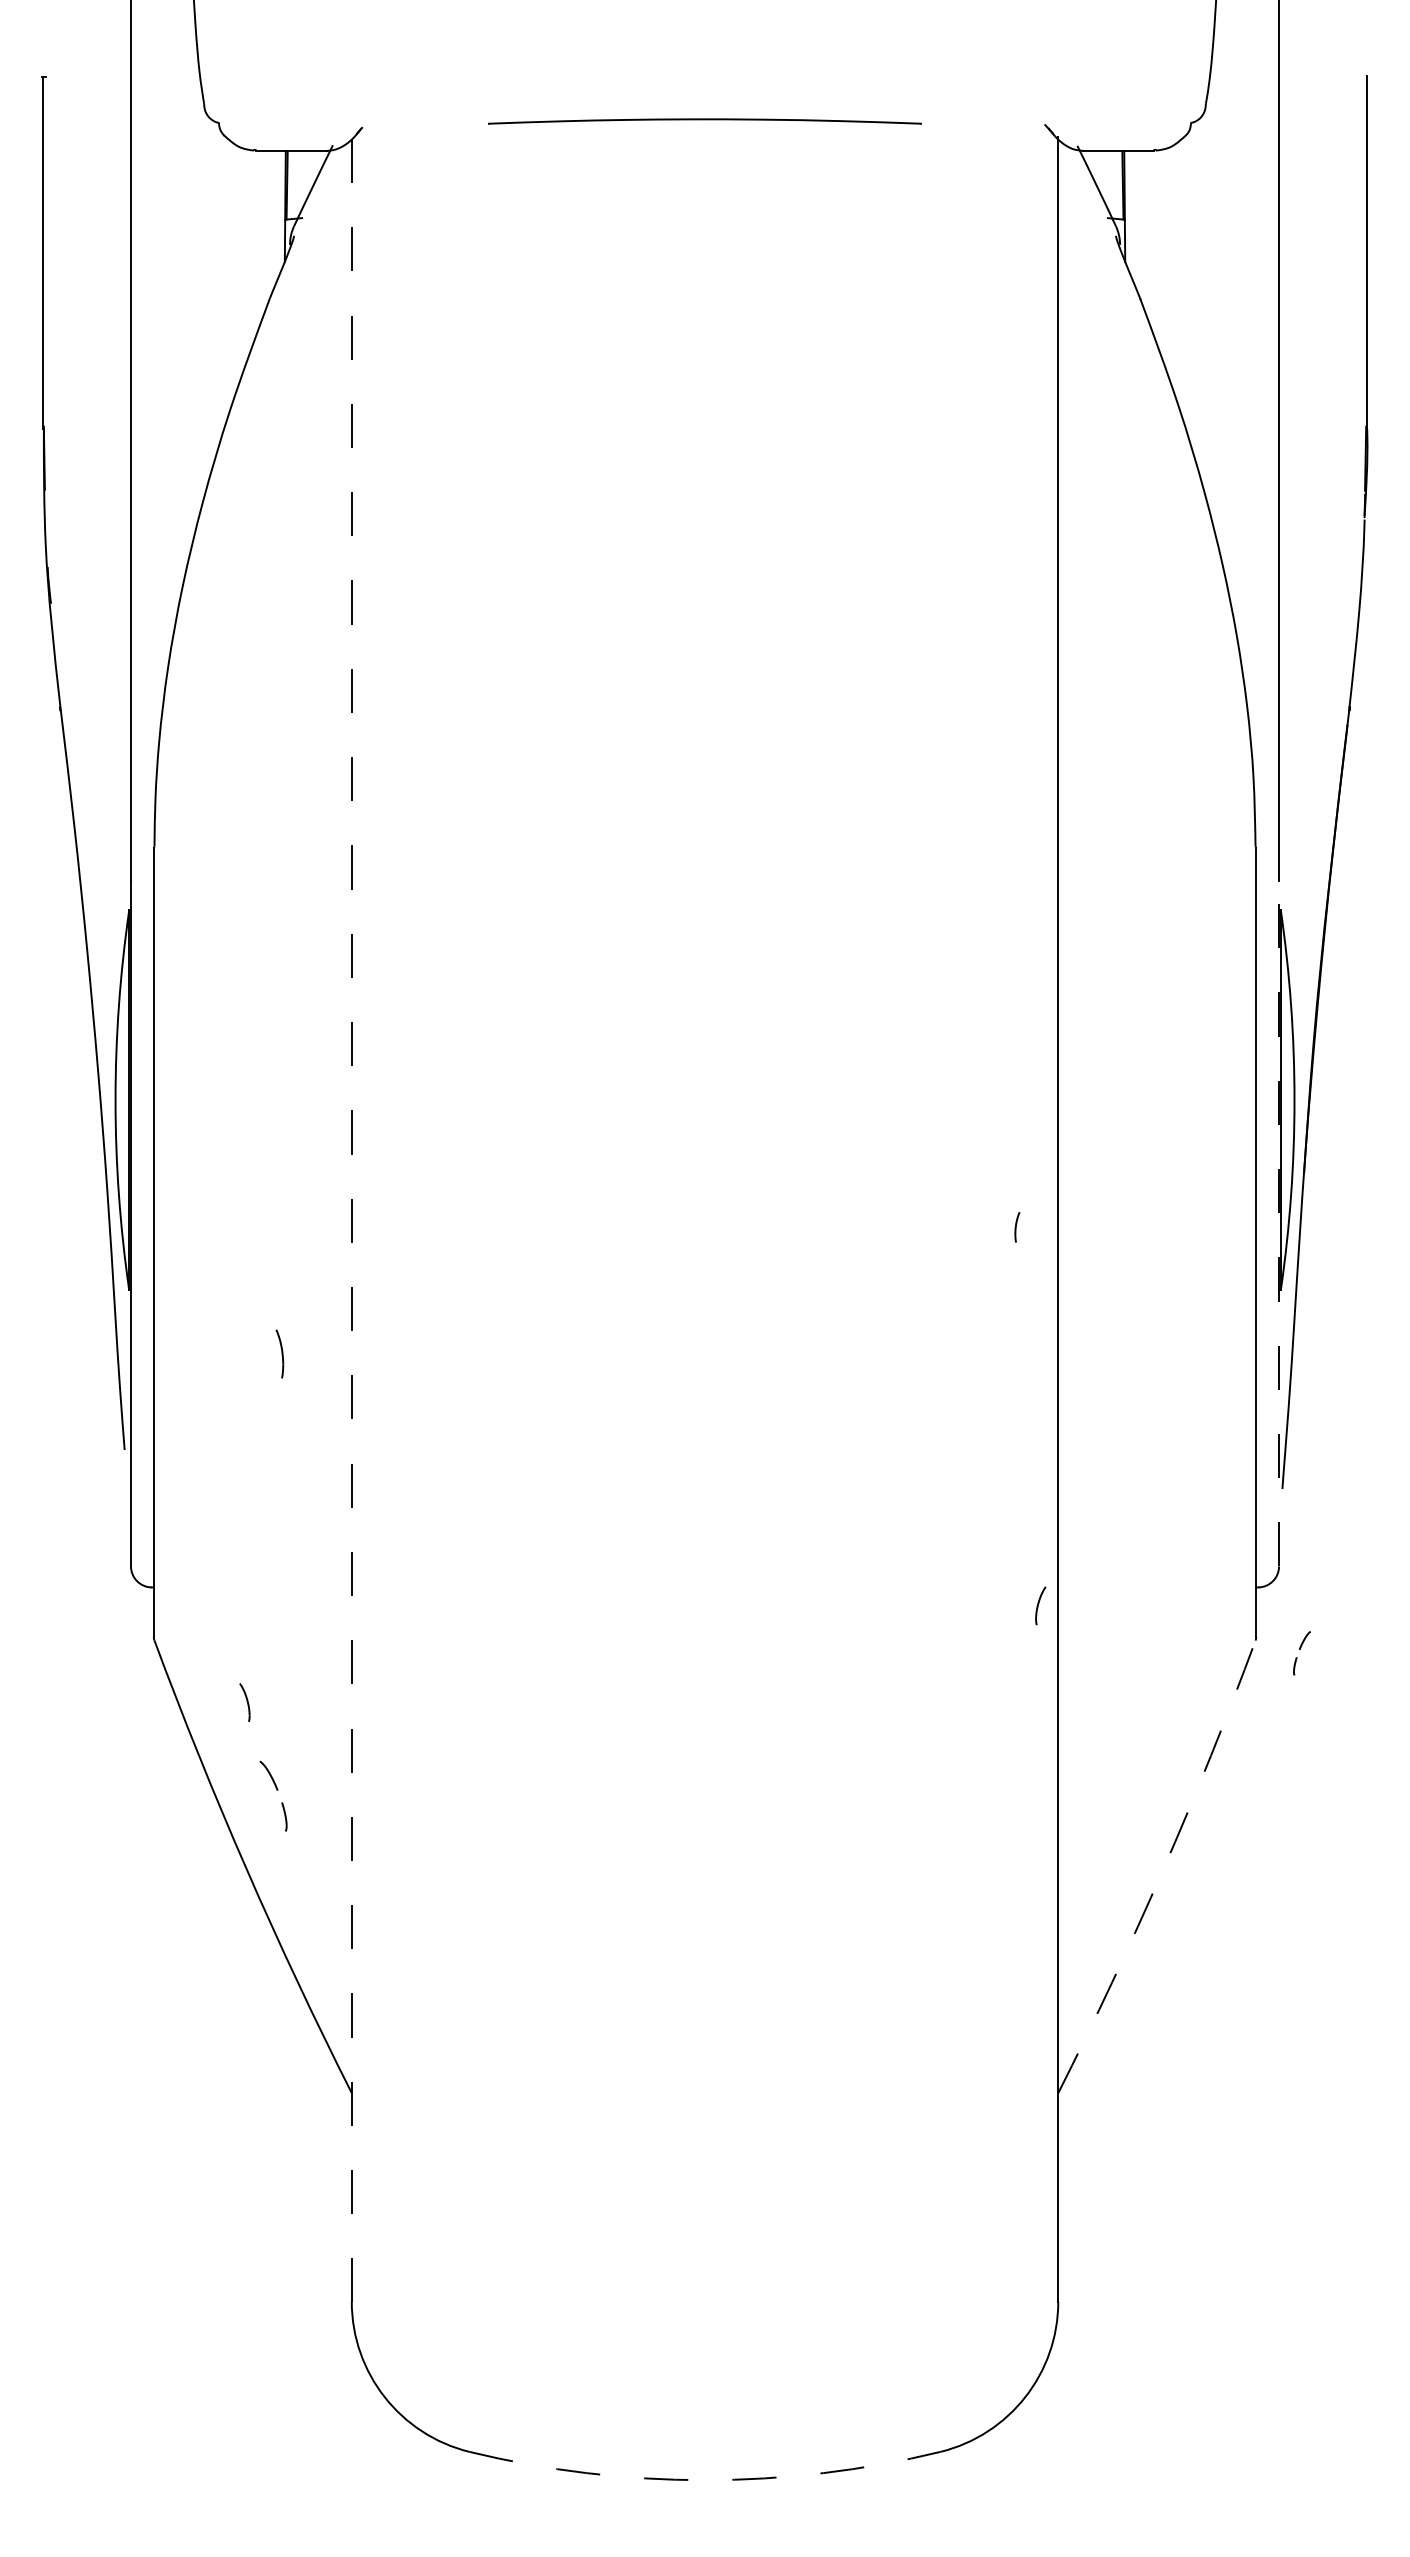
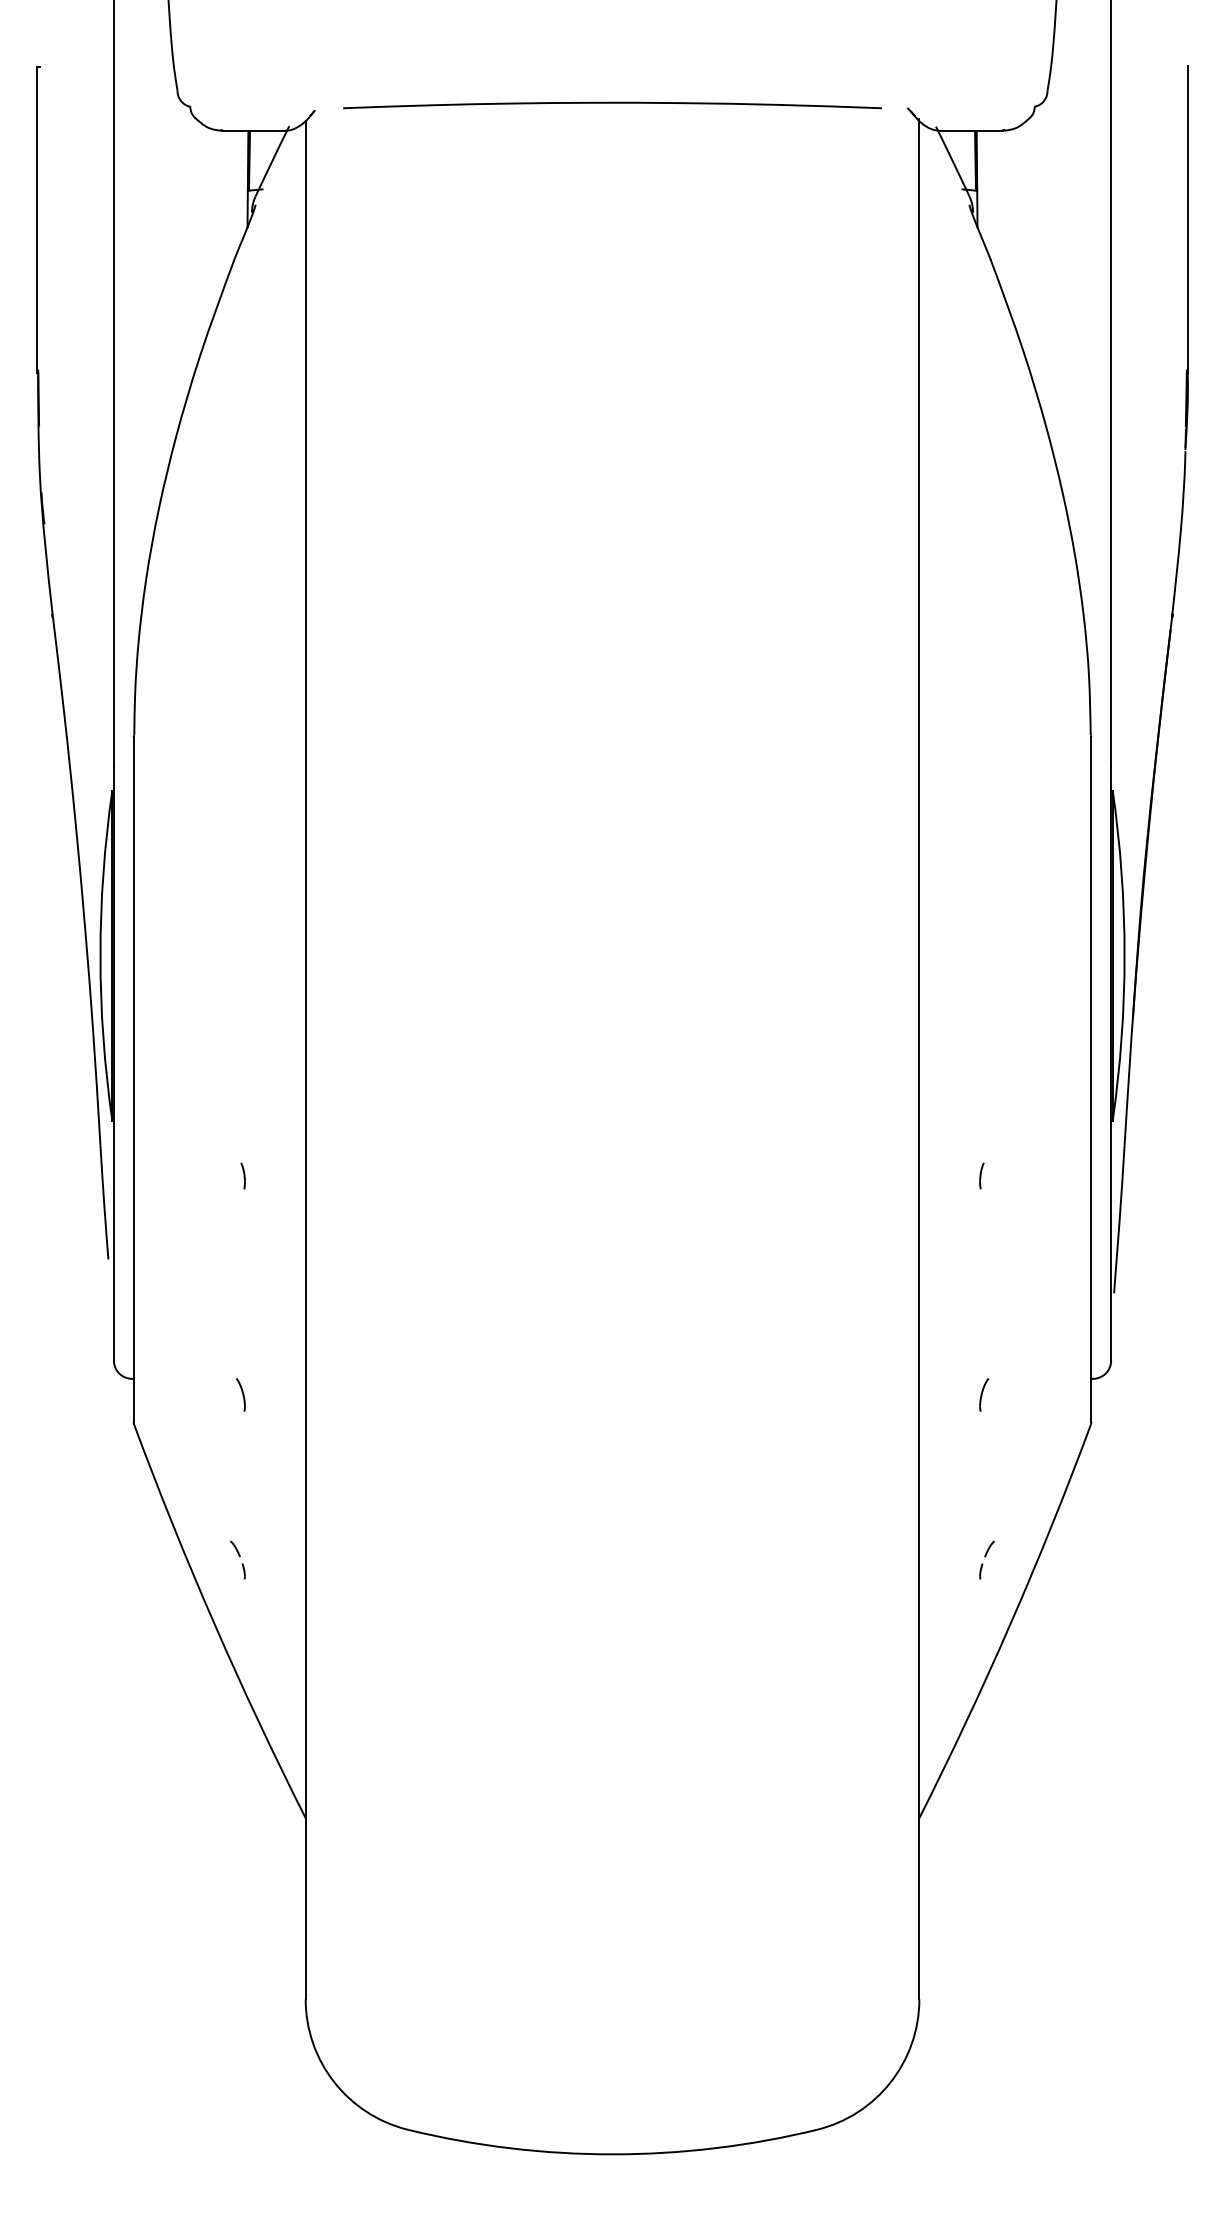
part: (705, 121) -> (612, 105), size x1.43
line: (351, 1220) -> (305, 1060), dashed -> solid
line: (1279, 1223) -> (1111, 1062), dashed -> solid
part: (1016, 1226) -> (981, 1175), moved
part: (279, 1353) -> (242, 1175), size x0.62
part: (1039, 1605) -> (983, 1394), moved
part: (1301, 1652) -> (986, 1559), moved
part: (244, 1702) -> (240, 1394), moved
part: (273, 1795) -> (237, 1559), size x0.62
arc: (1163, 1869) -> (1010, 1623), dashed -> solid
arc: (705, 2480) -> (612, 2154), dashed -> solid

